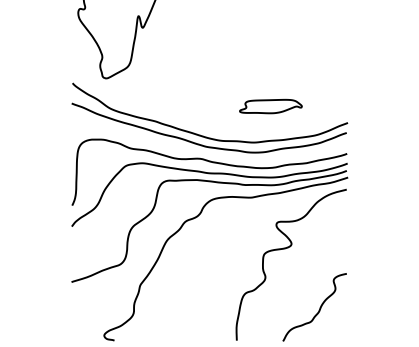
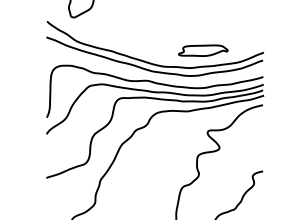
part: (270, 106) -> (202, 50), moved

